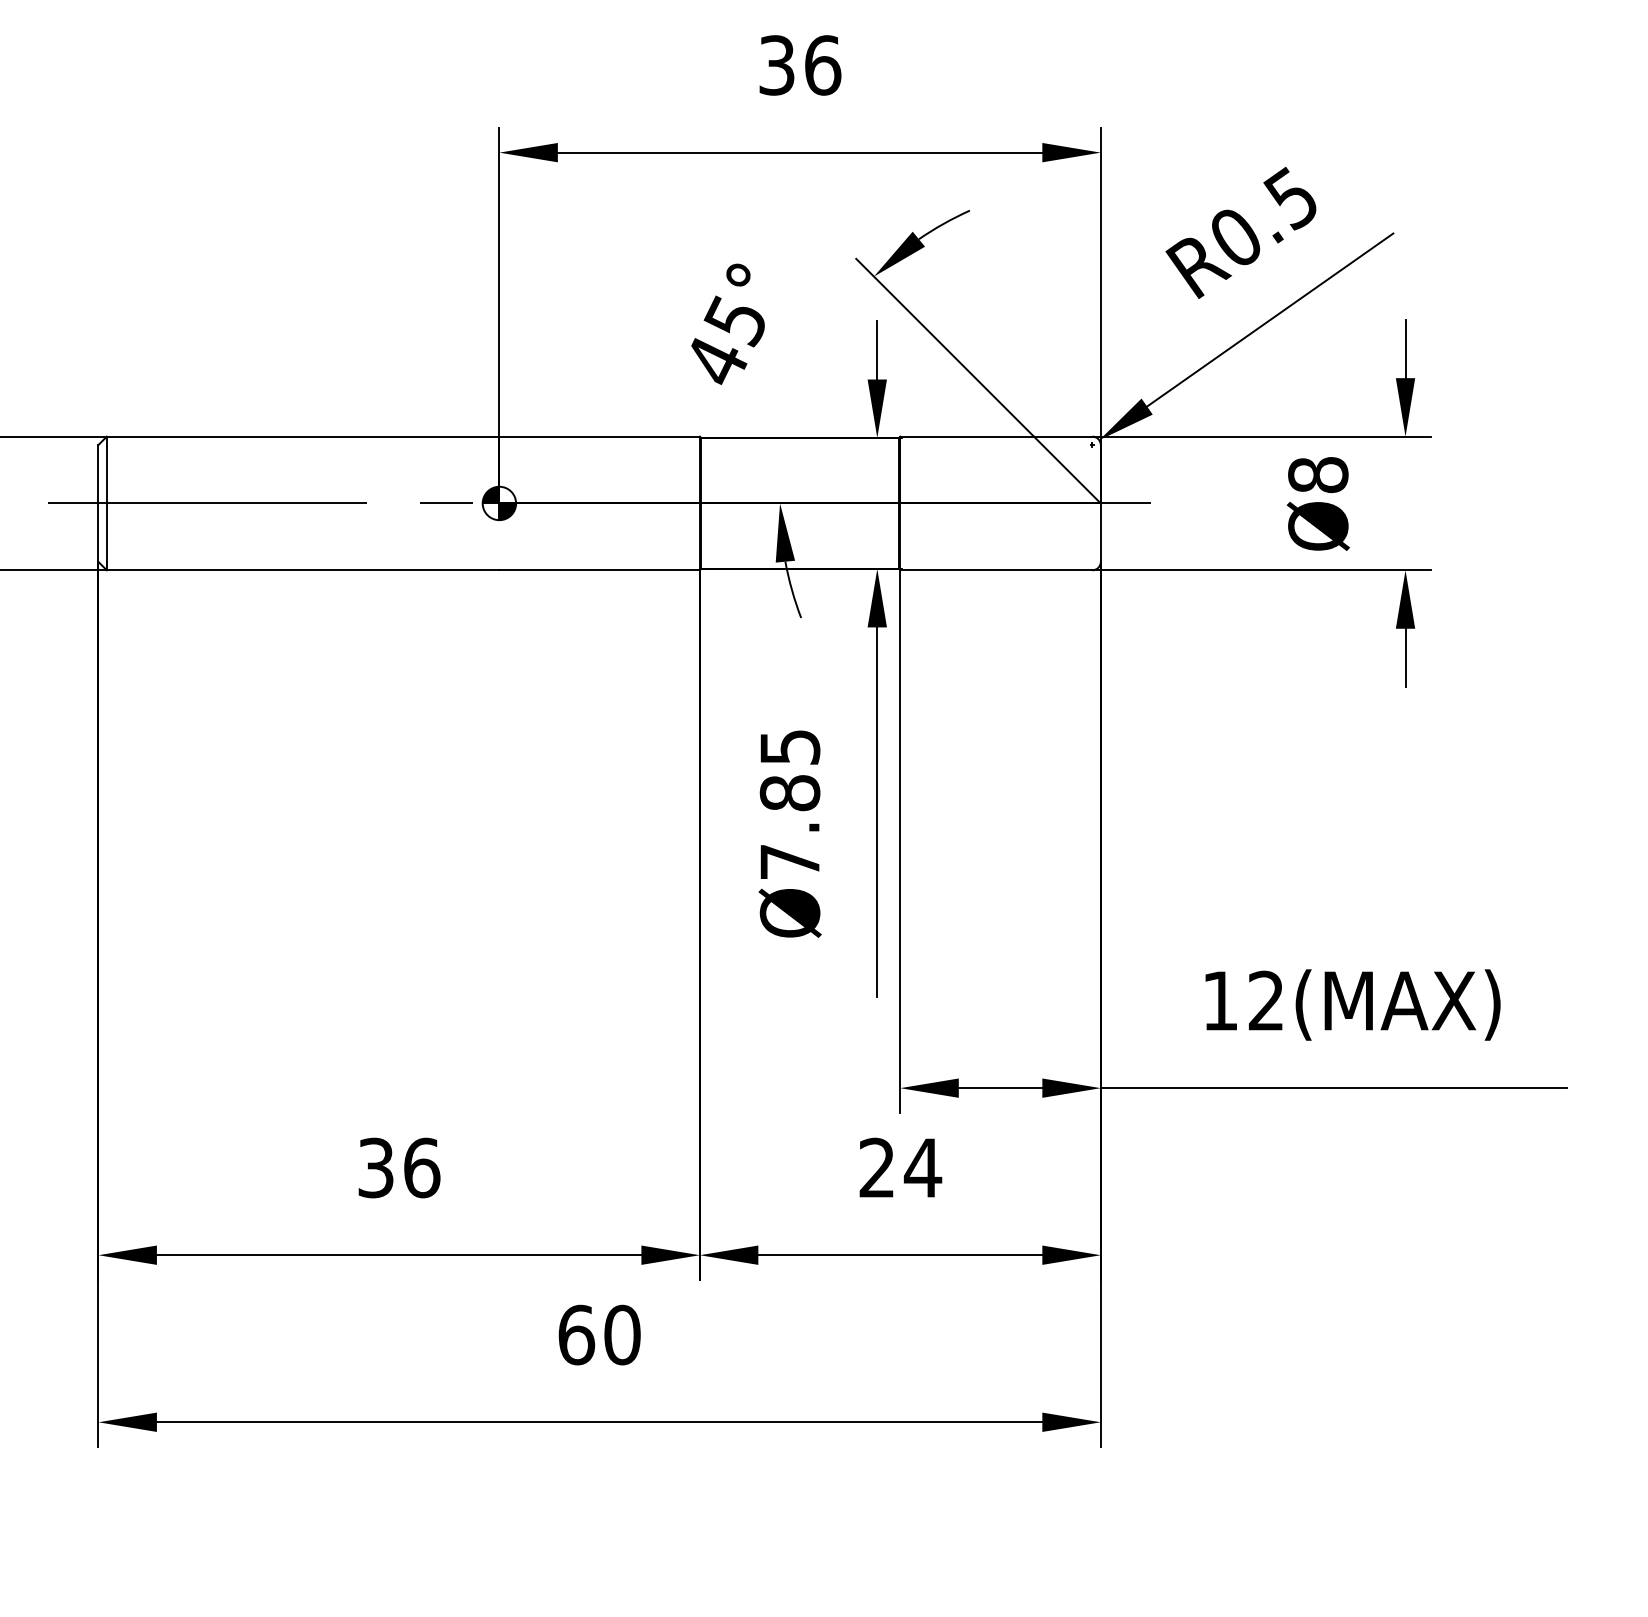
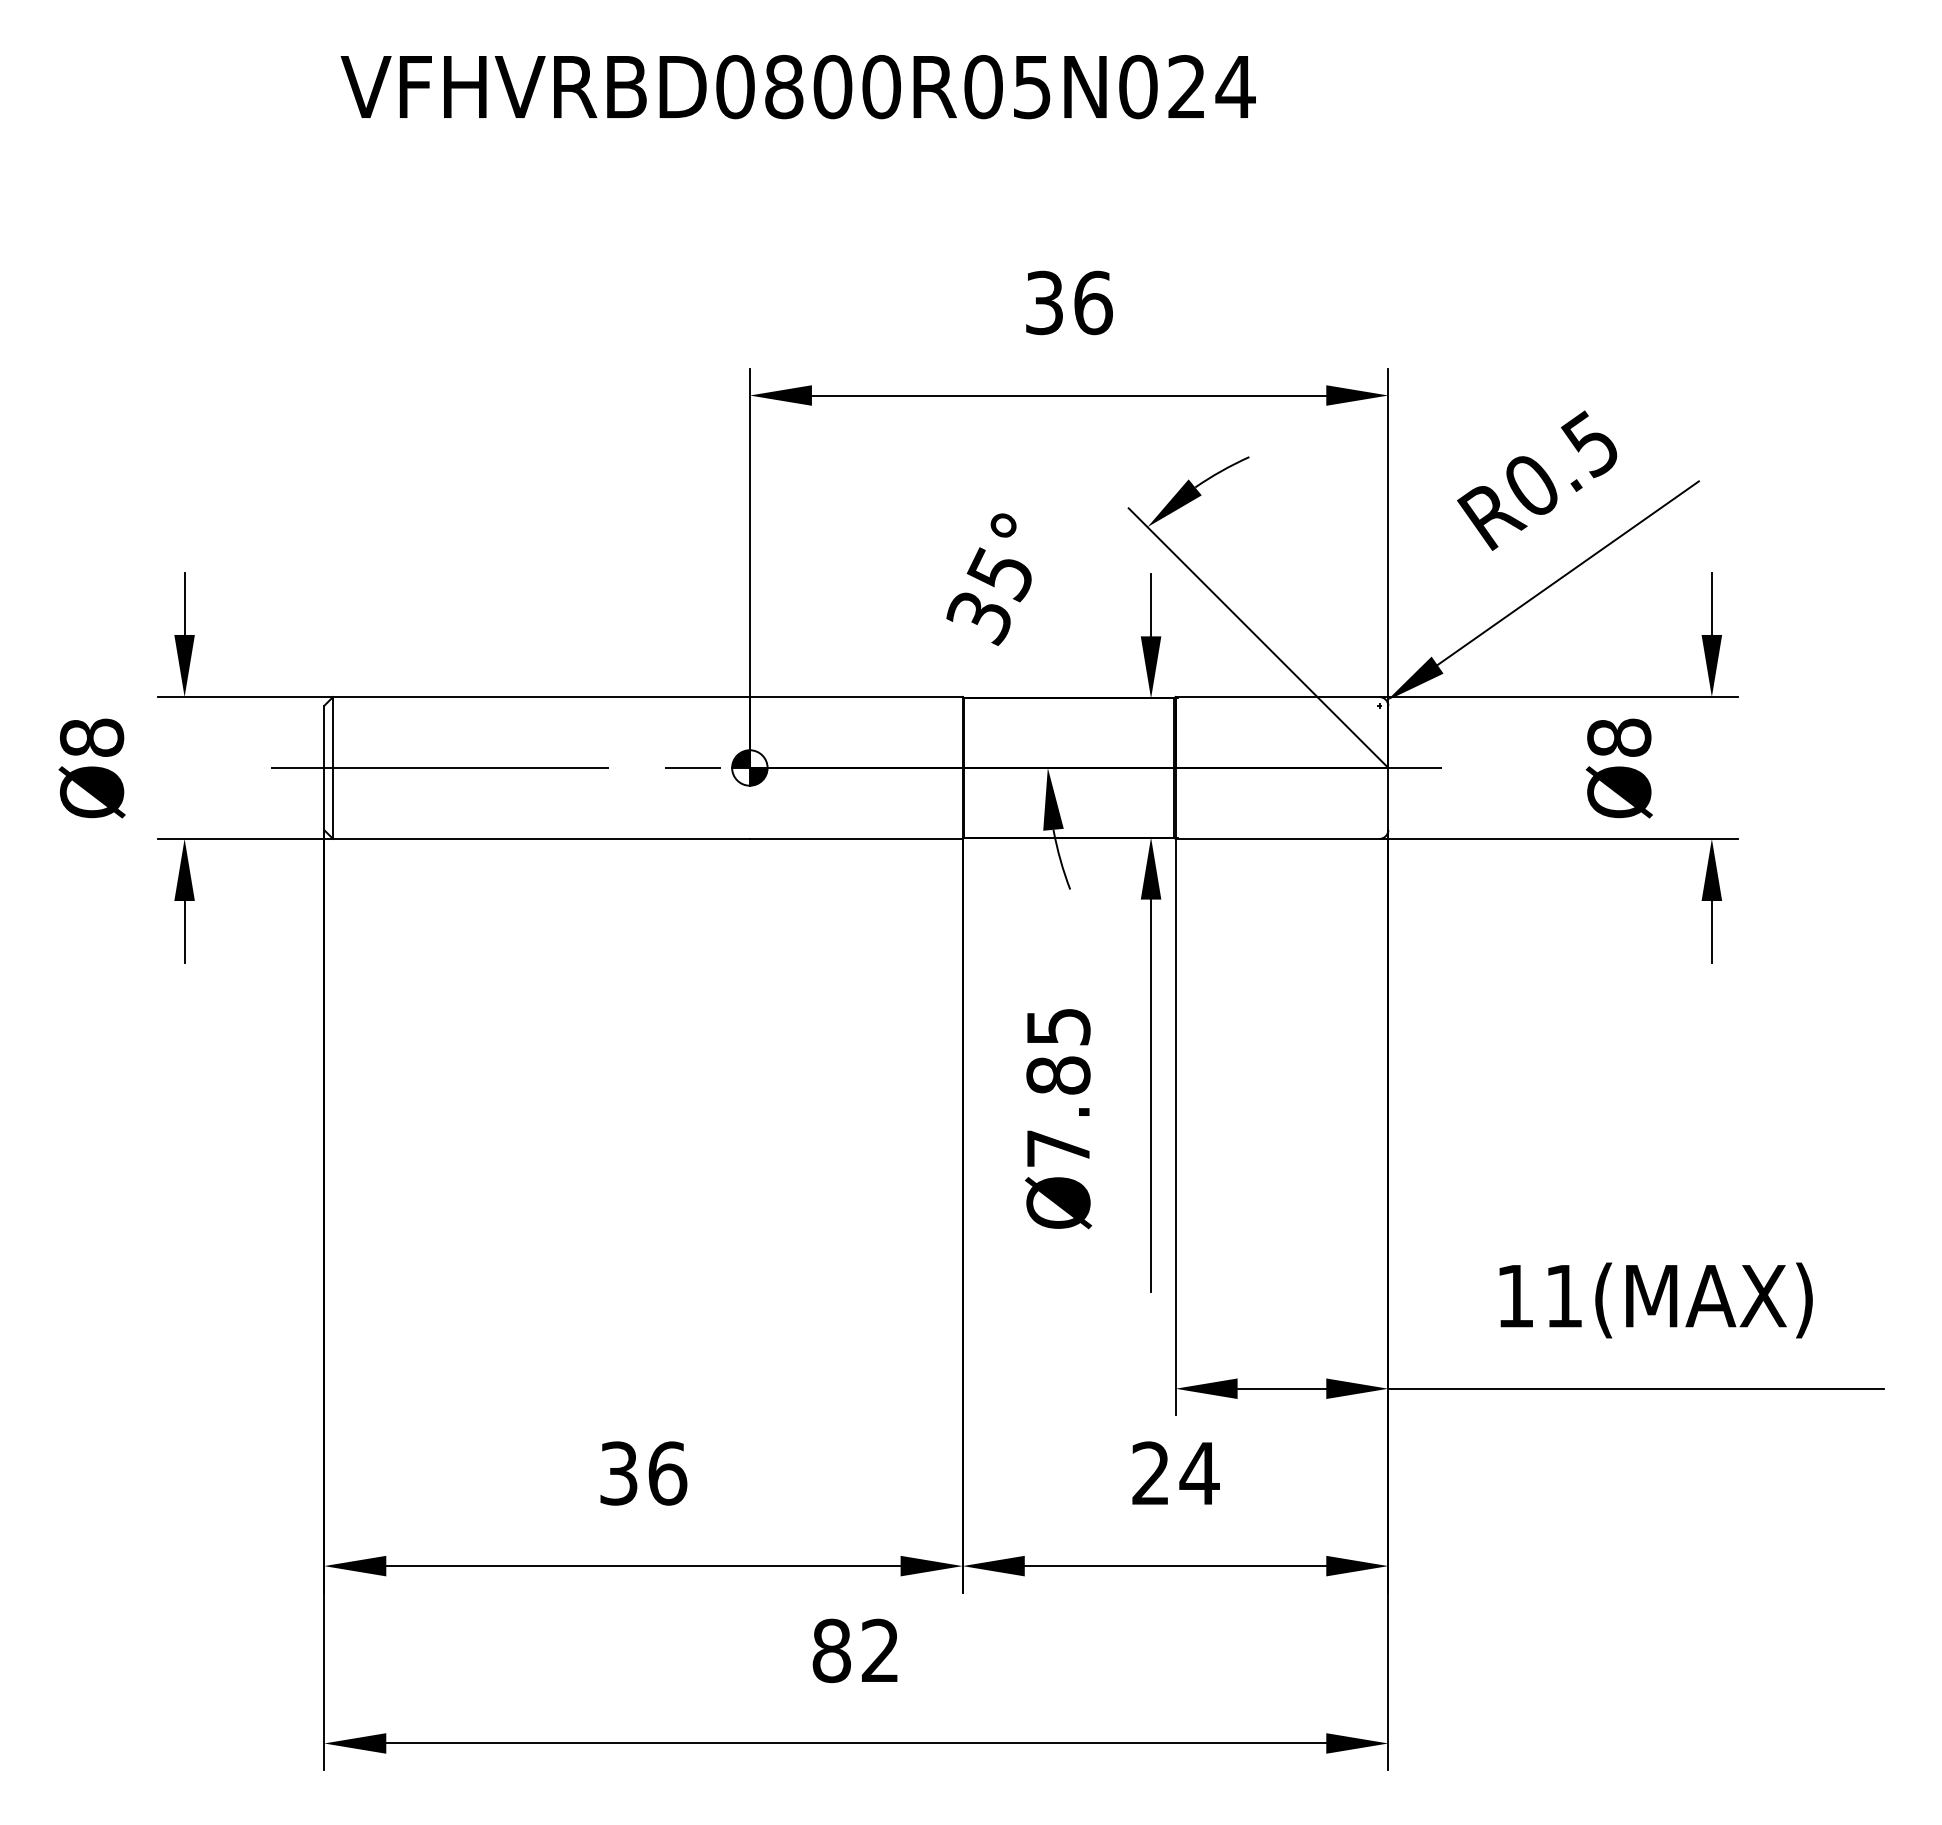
text: (715, 362) -> (979, 618), 45° -> 35°
text: (1265, 1000) -> (1563, 1295), 12(MAX) -> 11(MAX)
text: (598, 1334) -> (855, 1650), 60 -> 82

